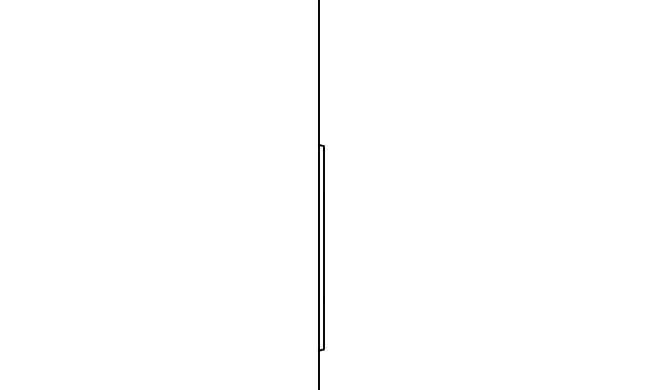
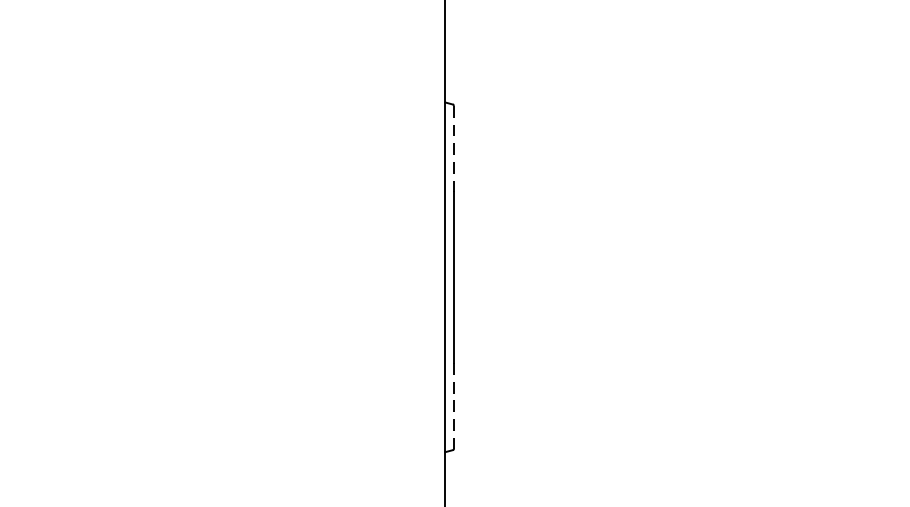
line: (324, 172) -> (454, 149), solid -> dashed
line: (324, 324) -> (454, 407), solid -> dashed

